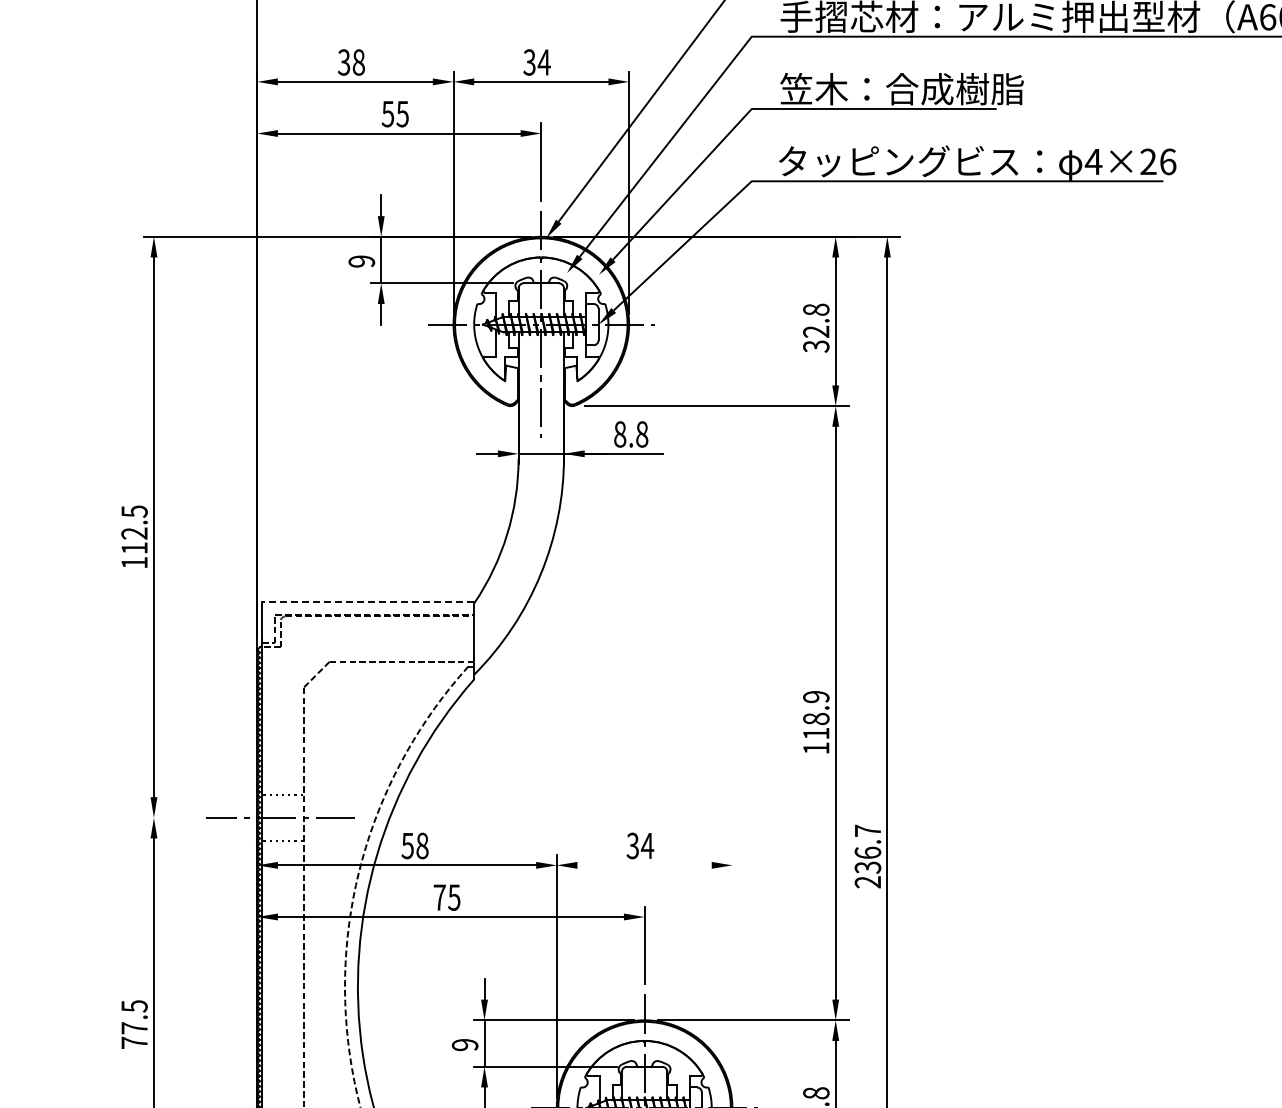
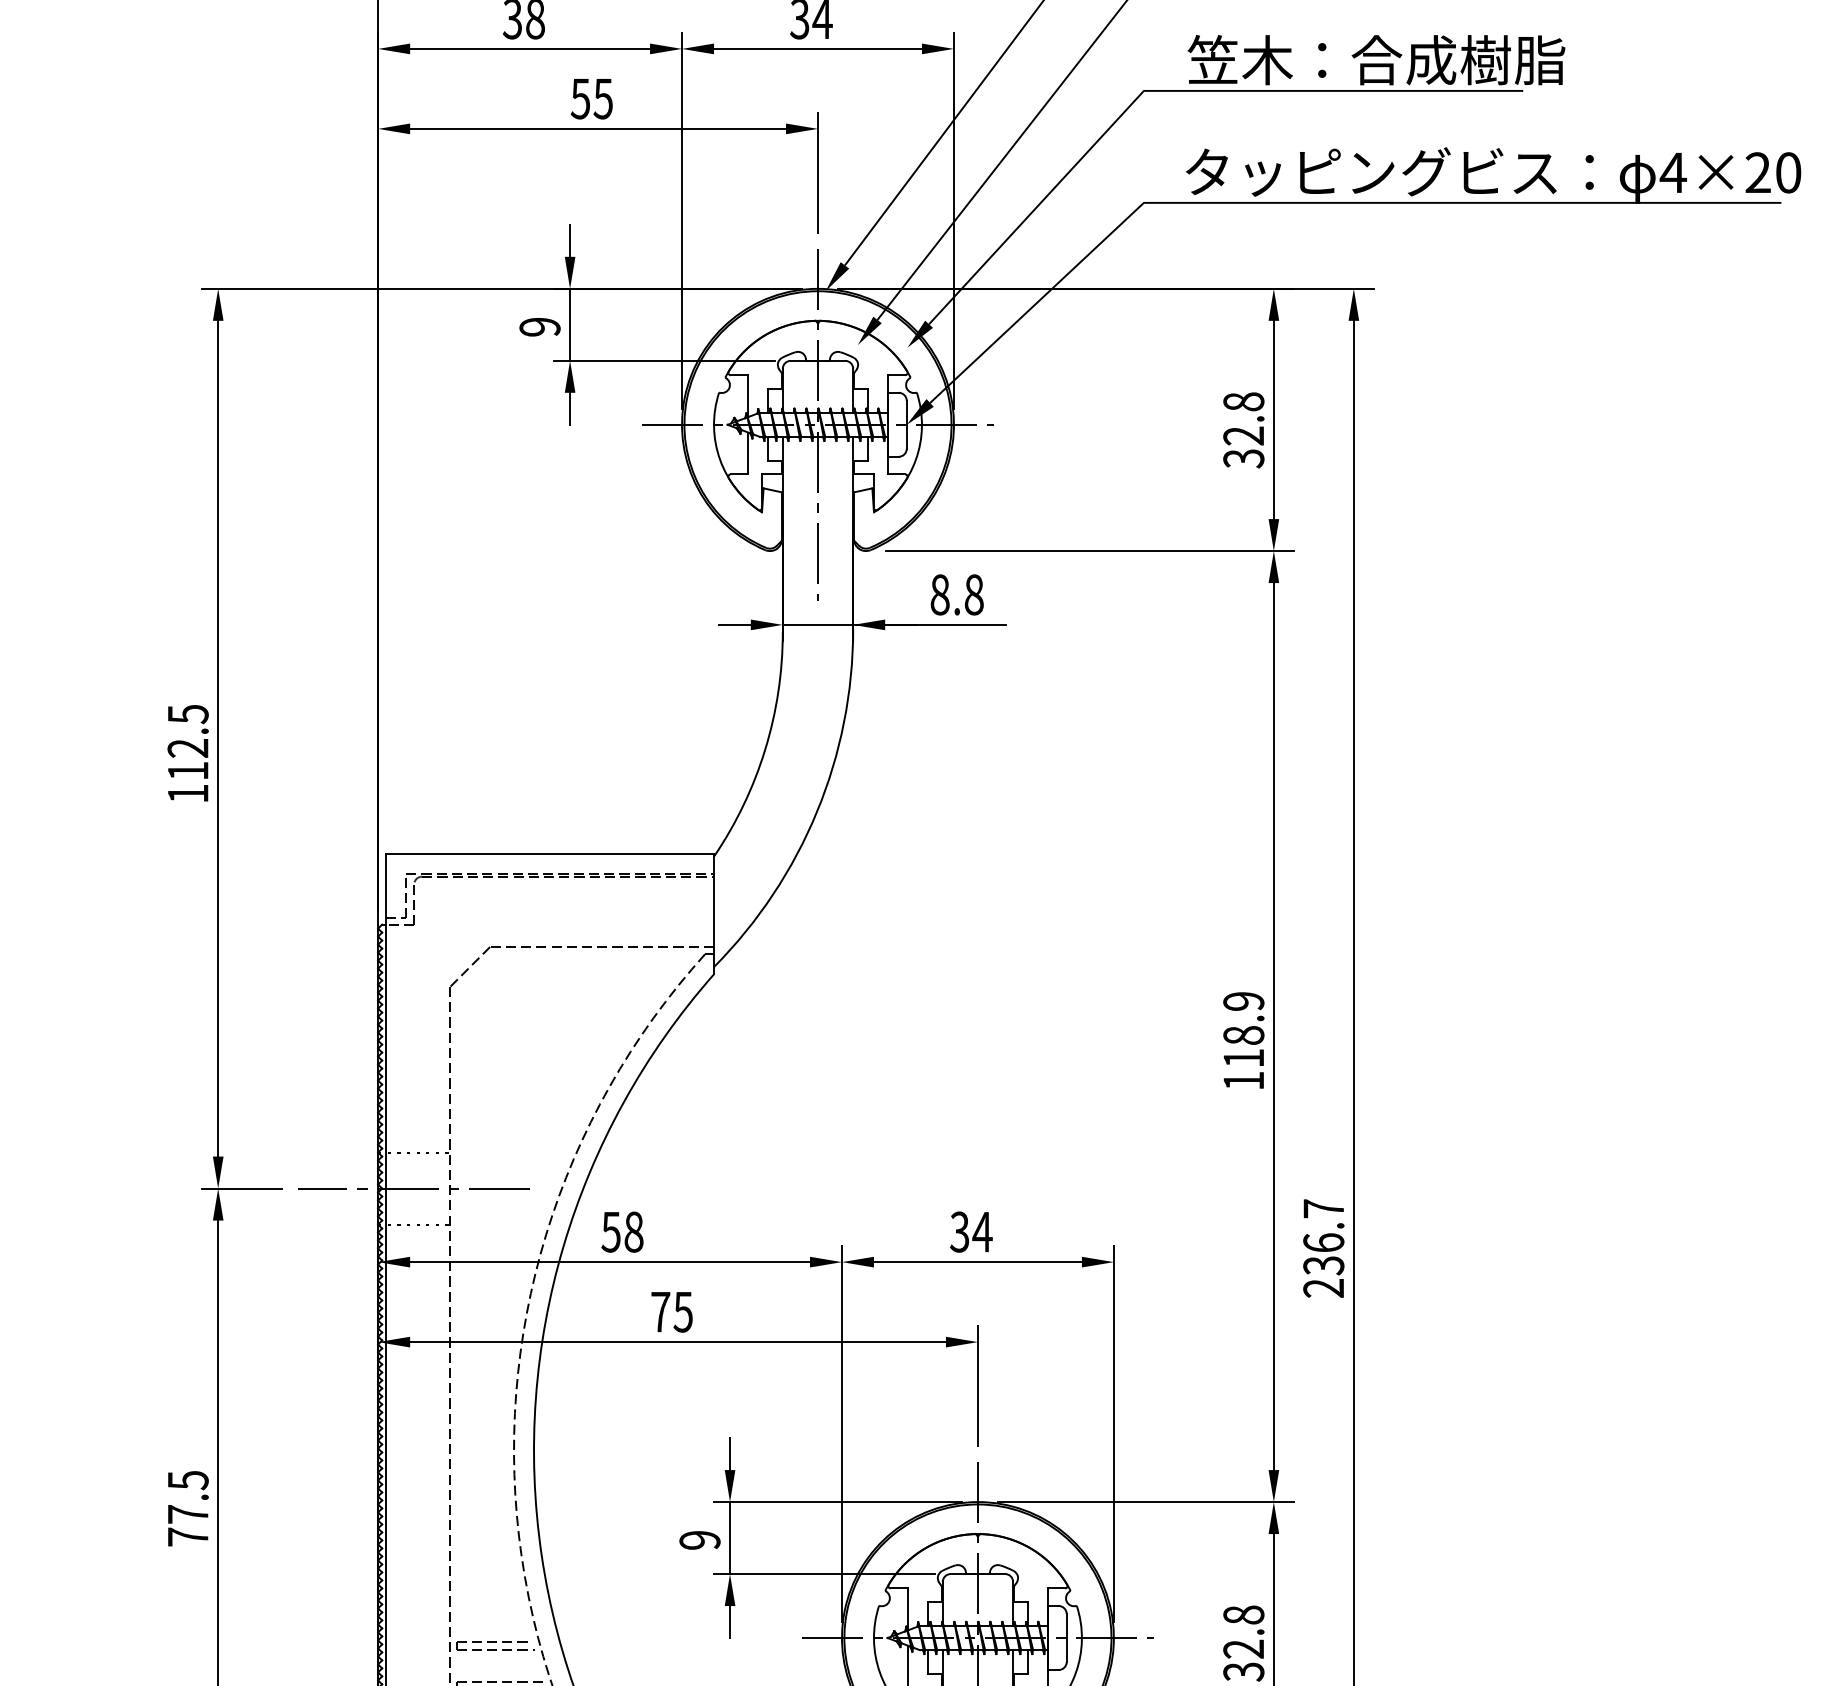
text: (1168, 161) -> (1789, 172), 4×26 -> 4×20
line: (368, 601) -> (550, 853), dashed -> solid
line: (169, 817) -> (242, 1188), added
line: (644, 865) -> (977, 1262), added
line: (732, 976) -> (1114, 1434), added

